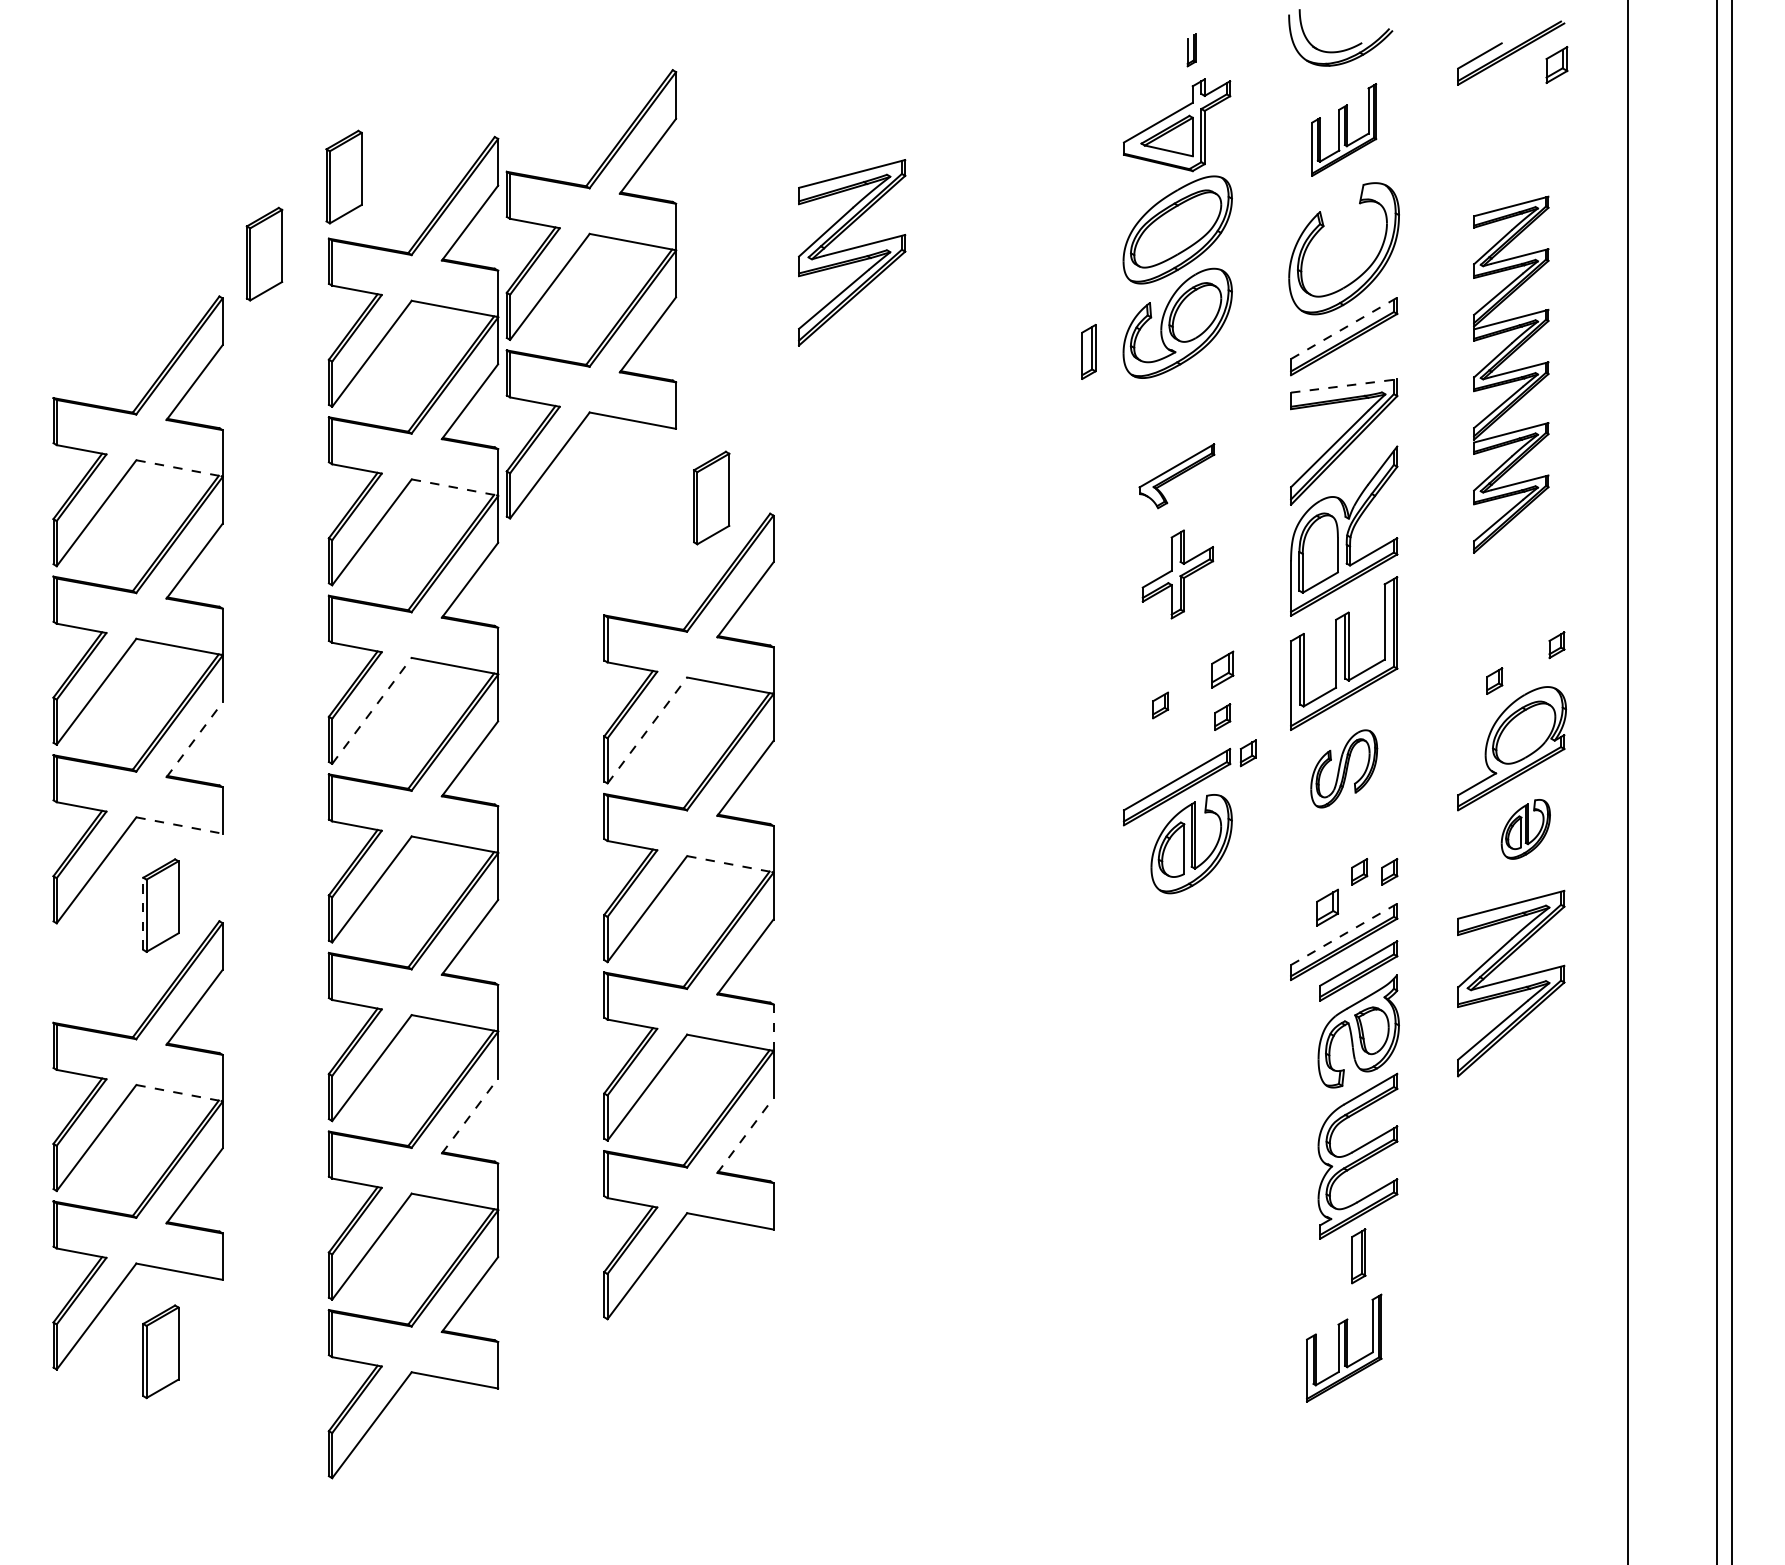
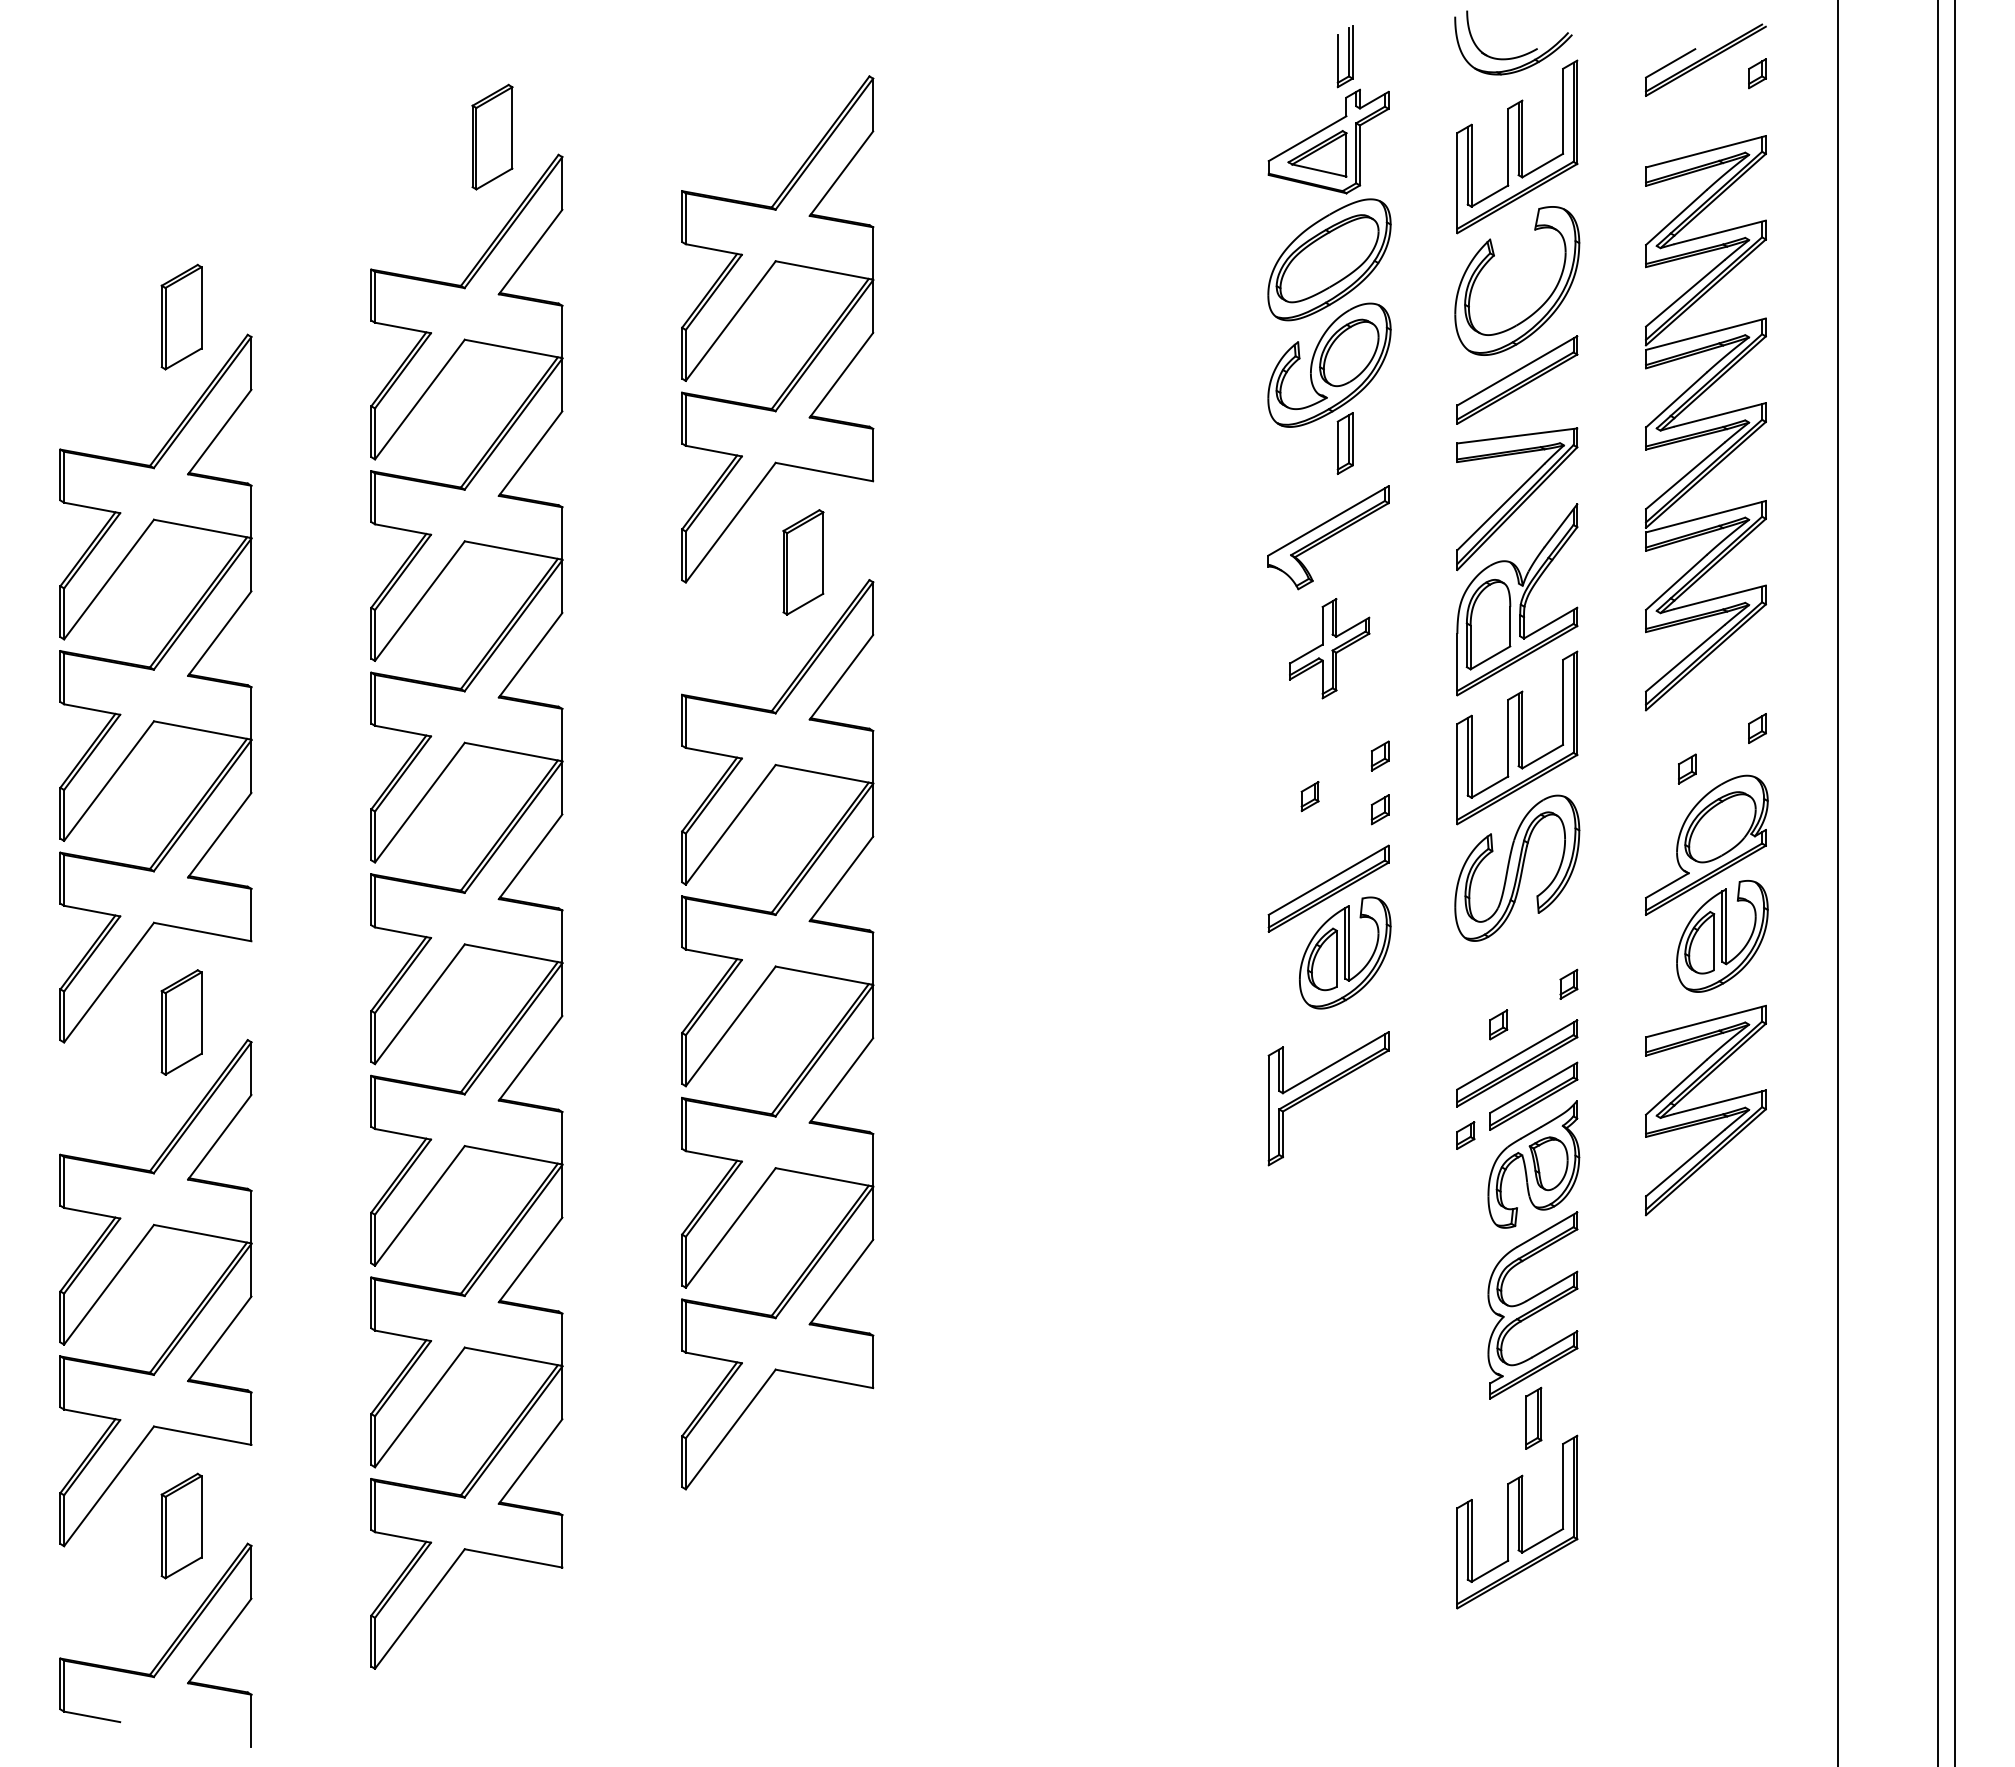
part: (1191, 49) -> (1344, 56), size x1.67
part: (1556, 64) -> (1757, 73), size x0.71
part: (1344, 129) -> (1517, 146), size x1.67
part: (344, 176) -> (492, 136), moved
part: (851, 252) -> (961, 285), removed
part: (264, 253) -> (181, 316), moved
part: (562, 271) -> (745, 303), moved
line: (1344, 328) -> (1517, 370), dashed -> solid
part: (1088, 351) -> (1344, 443), moved
part: (1510, 374) -> (1705, 423), size x1.43
line: (1344, 385) -> (1517, 435), dashed -> solid
line: (179, 468) -> (202, 528), dashed -> solid
part: (1176, 475) -> (1328, 537), size x1.43
line: (454, 487) -> (513, 550), dashed -> solid
part: (1222, 669) -> (1379, 755), size x0.71
line: (371, 710) -> (419, 802), dashed -> solid
line: (647, 730) -> (730, 824), dashed -> solid
line: (194, 739) -> (219, 835), dashed -> solid
part: (1247, 753) -> (1408, 850), removed
part: (1344, 768) -> (1517, 867), size x1.67
line: (179, 825) -> (202, 932), dashed -> solid
part: (1525, 829) -> (1722, 936), size x1.67
line: (730, 864) -> (824, 975), dashed -> solid
part: (1359, 871) -> (1534, 983), removed
part: (1327, 907) -> (1498, 1024), size x0.71
line: (143, 913) -> (161, 1031), dashed -> solid
line: (1344, 933) -> (1517, 1054), dashed -> solid
part: (1172, 964) -> (1323, 1089), added
part: (1298, 1005) -> (1465, 1135), added
line: (773, 1027) -> (873, 1159), dashed -> solid
line: (179, 1093) -> (202, 1234), dashed -> solid
line: (469, 1115) -> (530, 1259), dashed -> solid
line: (745, 1135) -> (841, 1282), dashed -> solid
part: (1344, 1347) -> (1517, 1521), size x1.43
part: (145, 1464) -> (164, 1653), added

